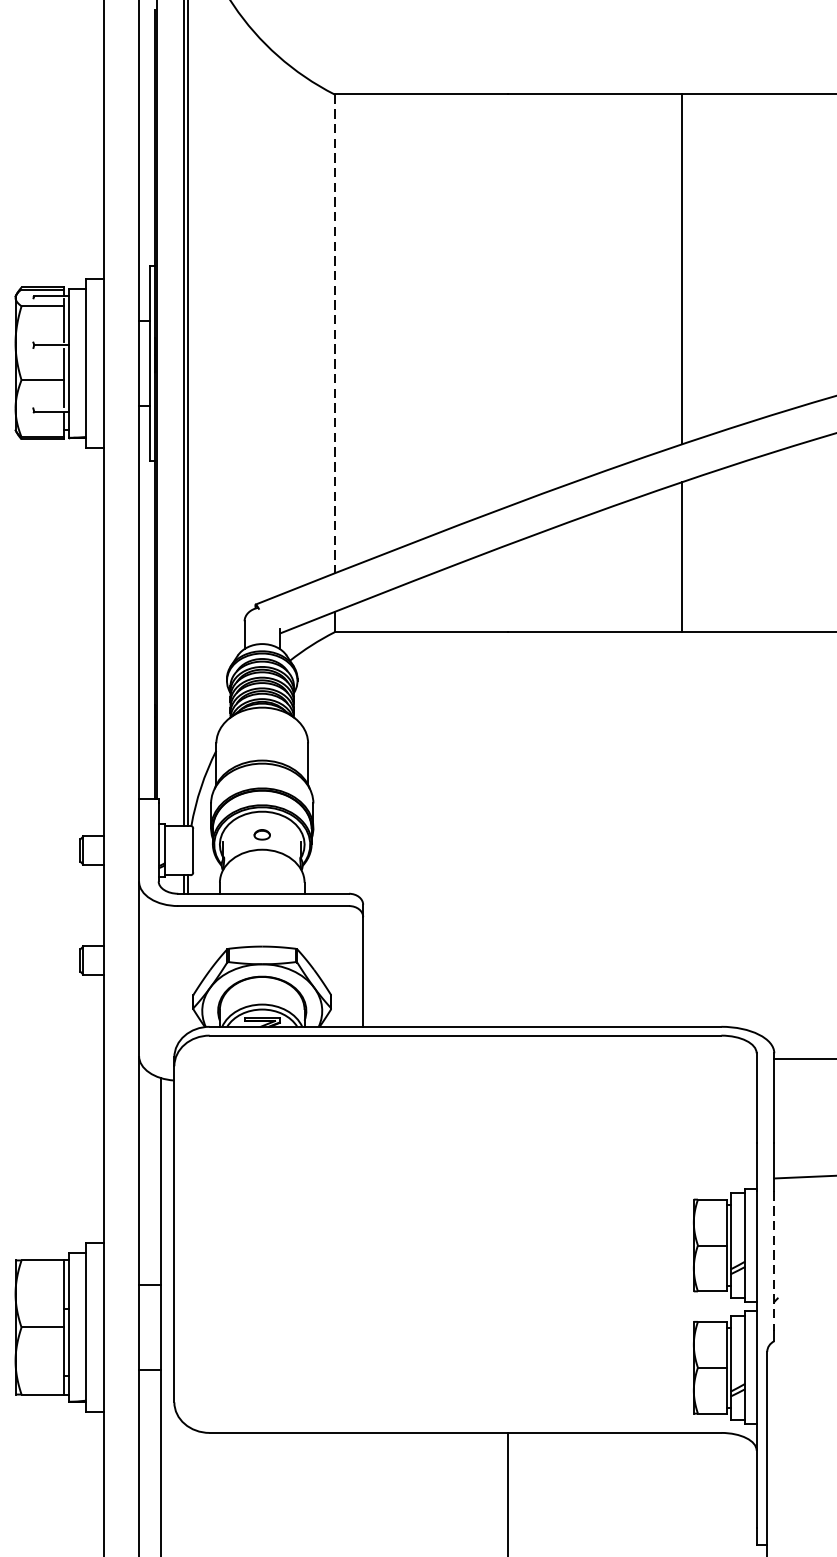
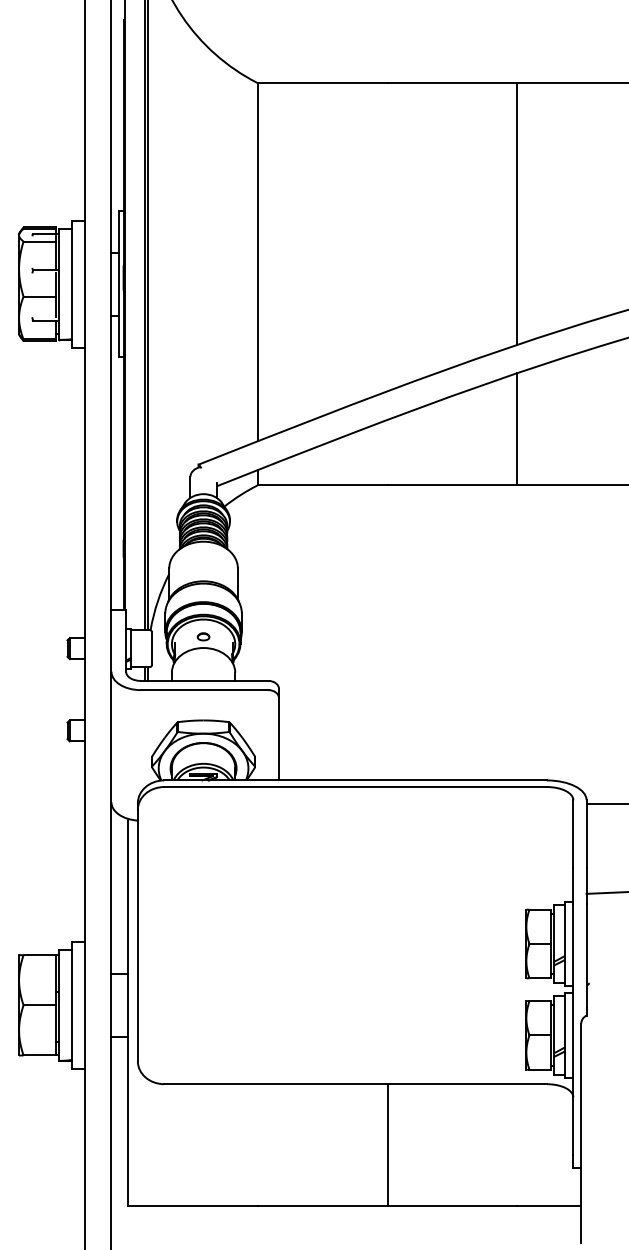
line: (334, 334) -> (257, 262), dashed -> solid
line: (774, 1262) -> (586, 956), dashed -> solid

